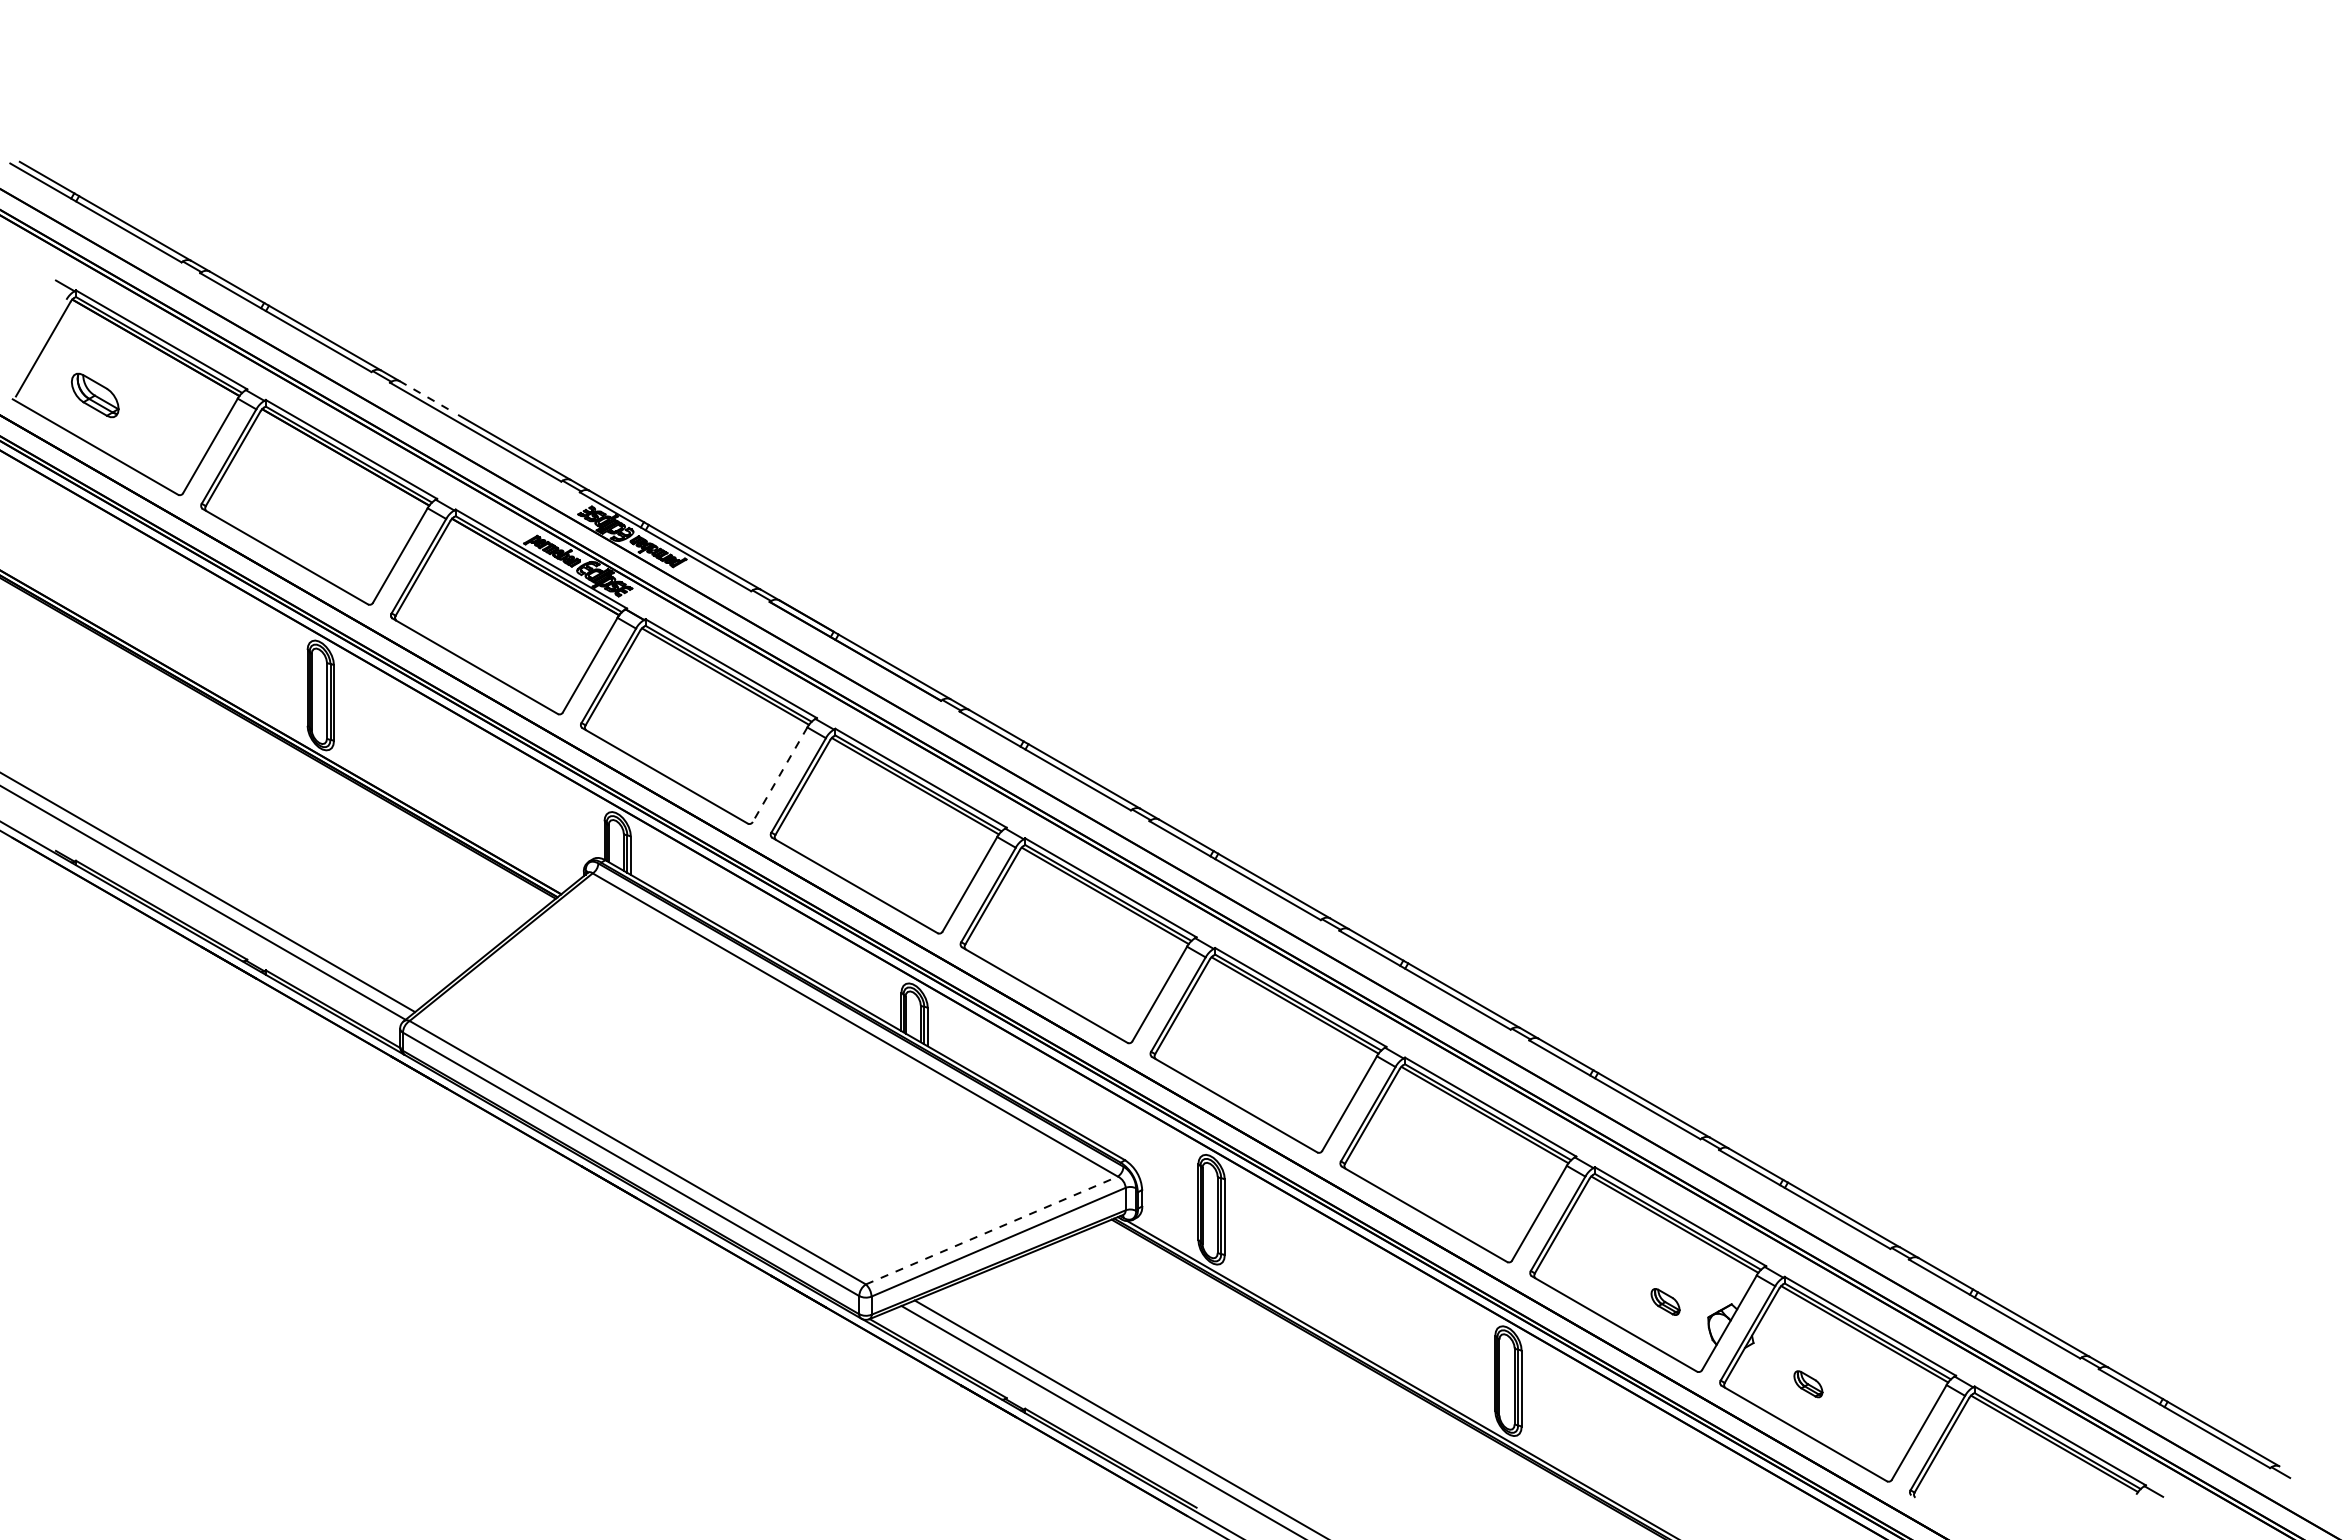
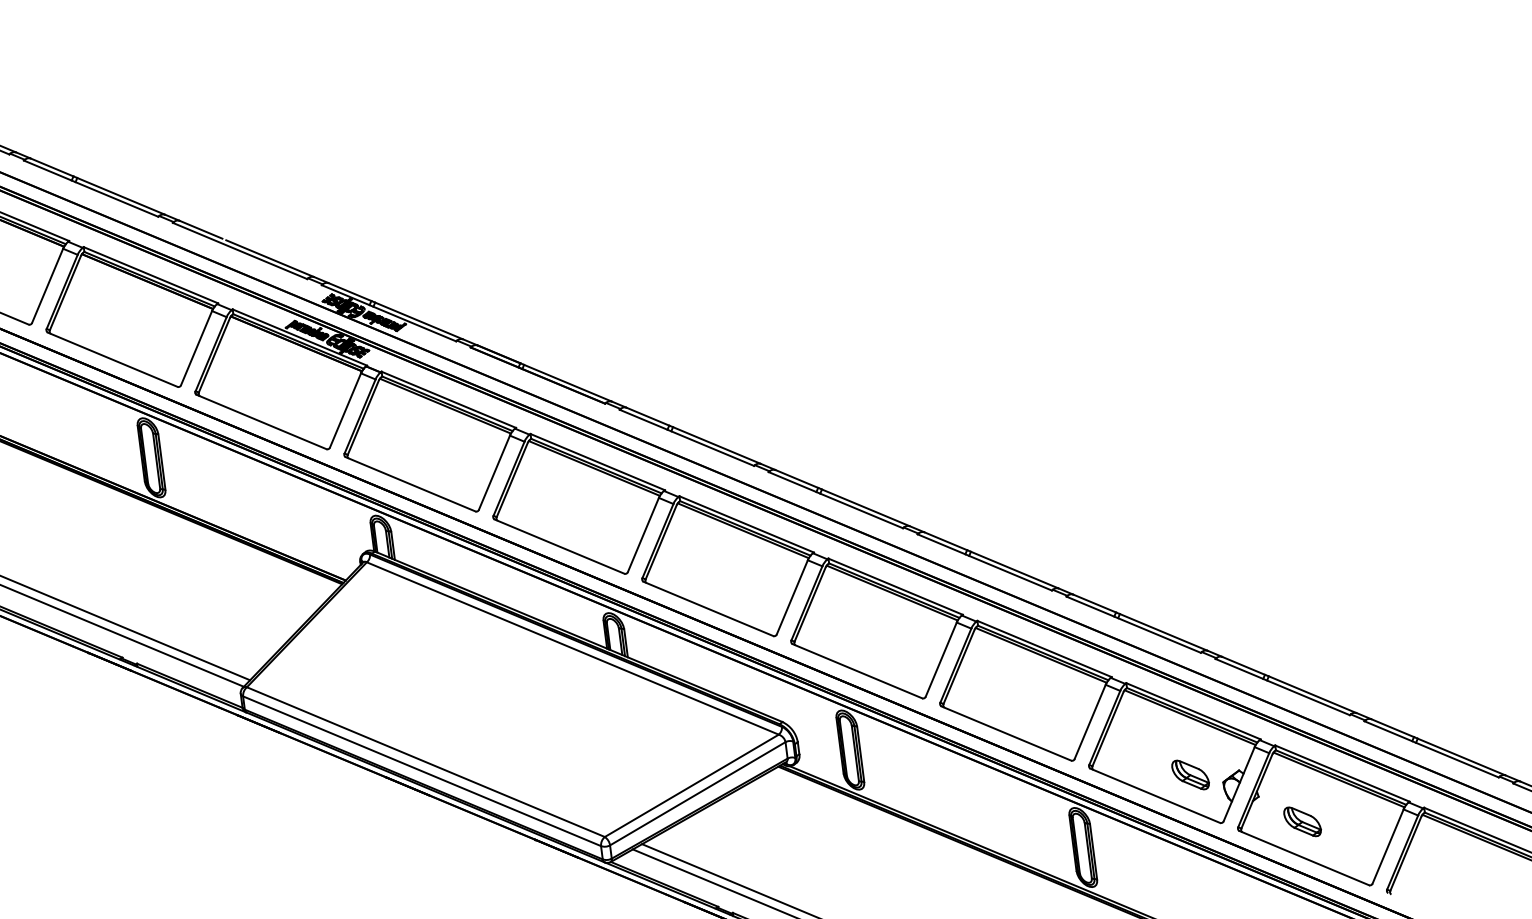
line: (427, 397) -> (201, 230), dashed -> solid
line: (780, 774) -> (494, 472), dashed -> solid
line: (992, 1230) -> (692, 785), dashed -> solid
part: (1665, 1301) -> (1190, 774), size x1.67
part: (1808, 1383) -> (1302, 821), size x1.67

